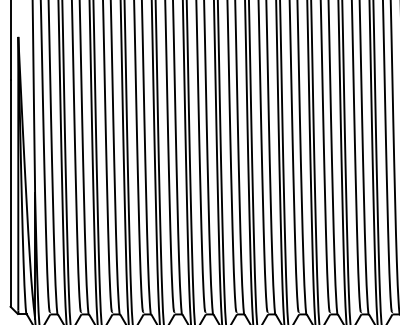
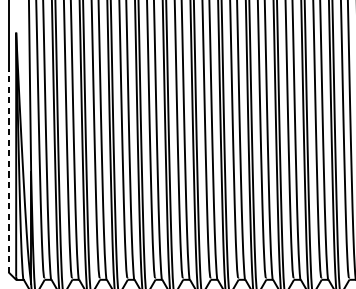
line: (10, 193) -> (9, 172), solid -> dashed

